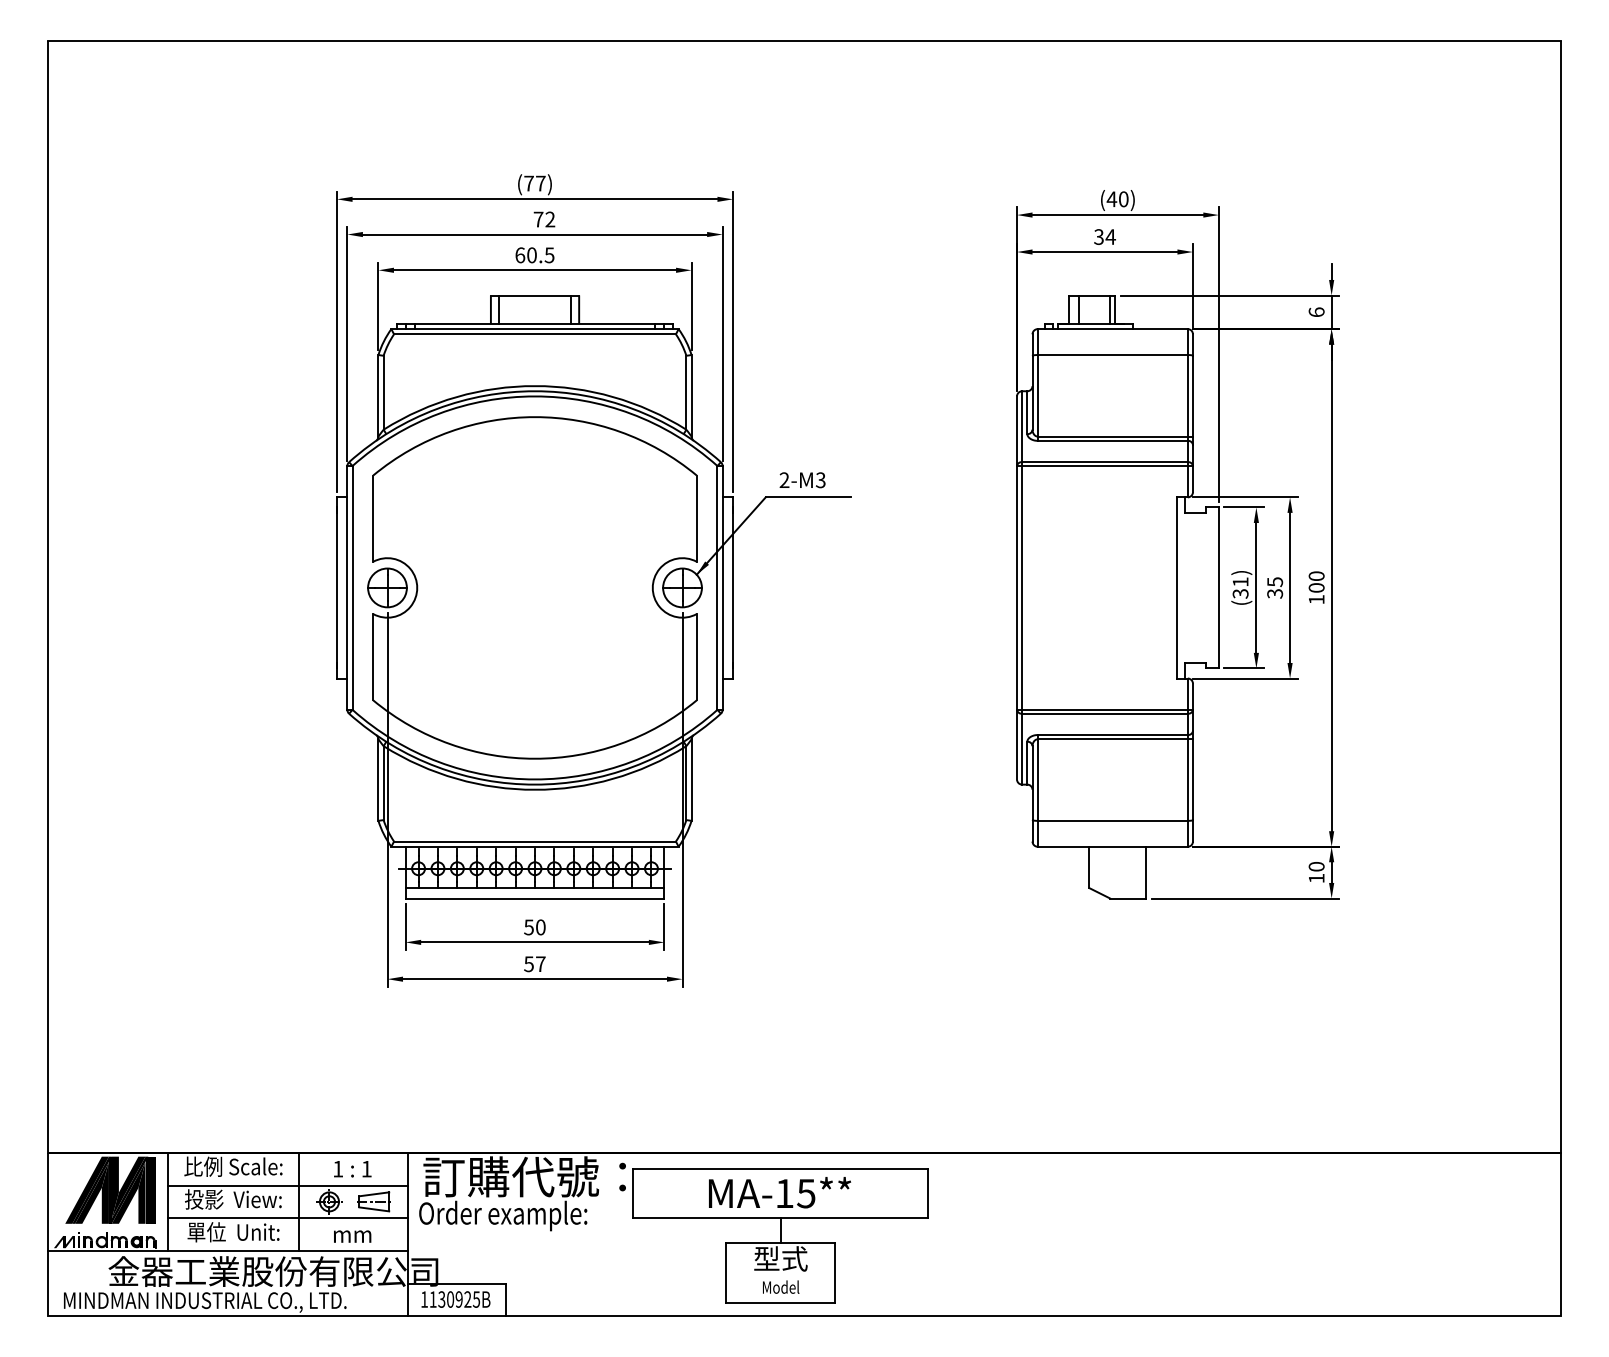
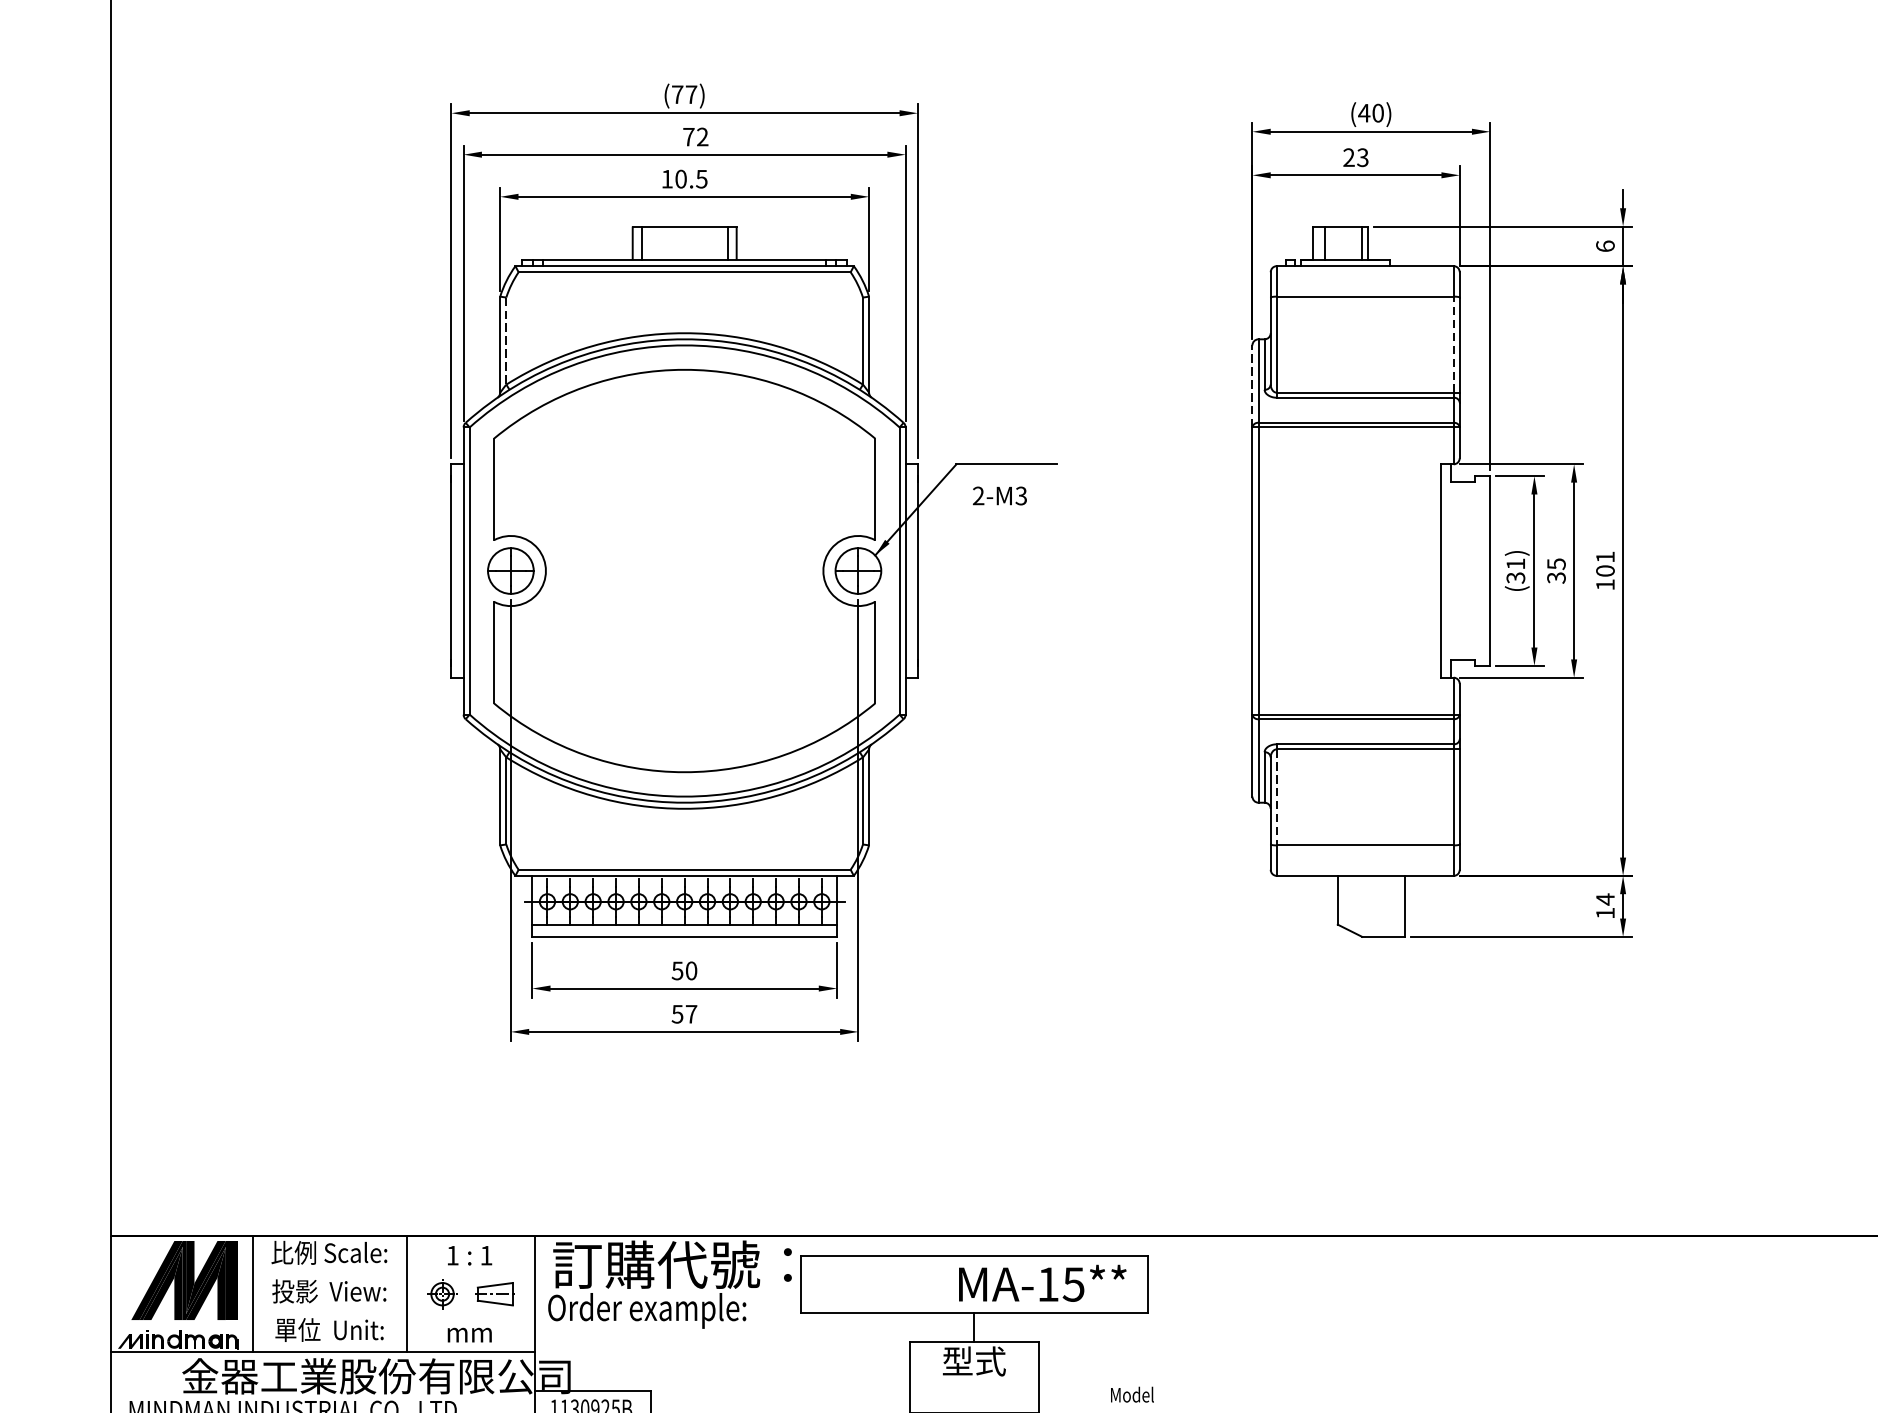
text: (1104, 236) -> (1355, 157), 34 -> 23
text: (520, 255) -> (667, 179), 60.5 -> 10.5
line: (383, 392) -> (506, 340), solid -> dashed
line: (1187, 395) -> (1453, 344), solid -> dashed
line: (1016, 431) -> (1251, 386), solid -> dashed
text: (802, 480) -> (999, 496), moved
text: (1316, 575) -> (1605, 556), 100 -> 101
line: (1037, 780) -> (1276, 797), solid -> dashed
text: (1316, 866) -> (1605, 899), 10 -> 14
line: (288, 1185) -> (394, 1274), removed
text: (780, 1192) -> (1043, 1283), moved
line: (288, 1218) -> (394, 1313), removed
text: (781, 1286) -> (1132, 1393), moved

